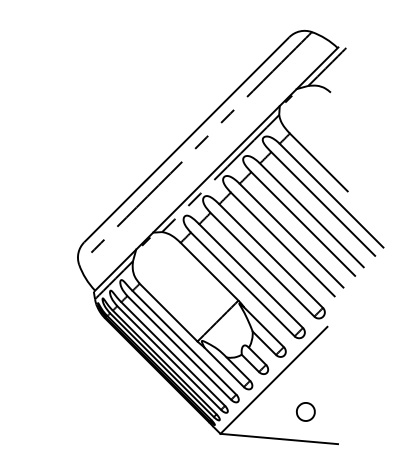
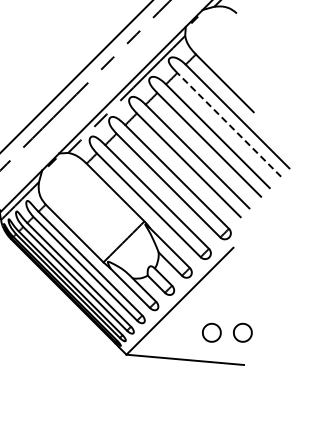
line: (322, 203) -> (228, 124), solid -> dashed
part: (336, 411) -> (242, 332), added

